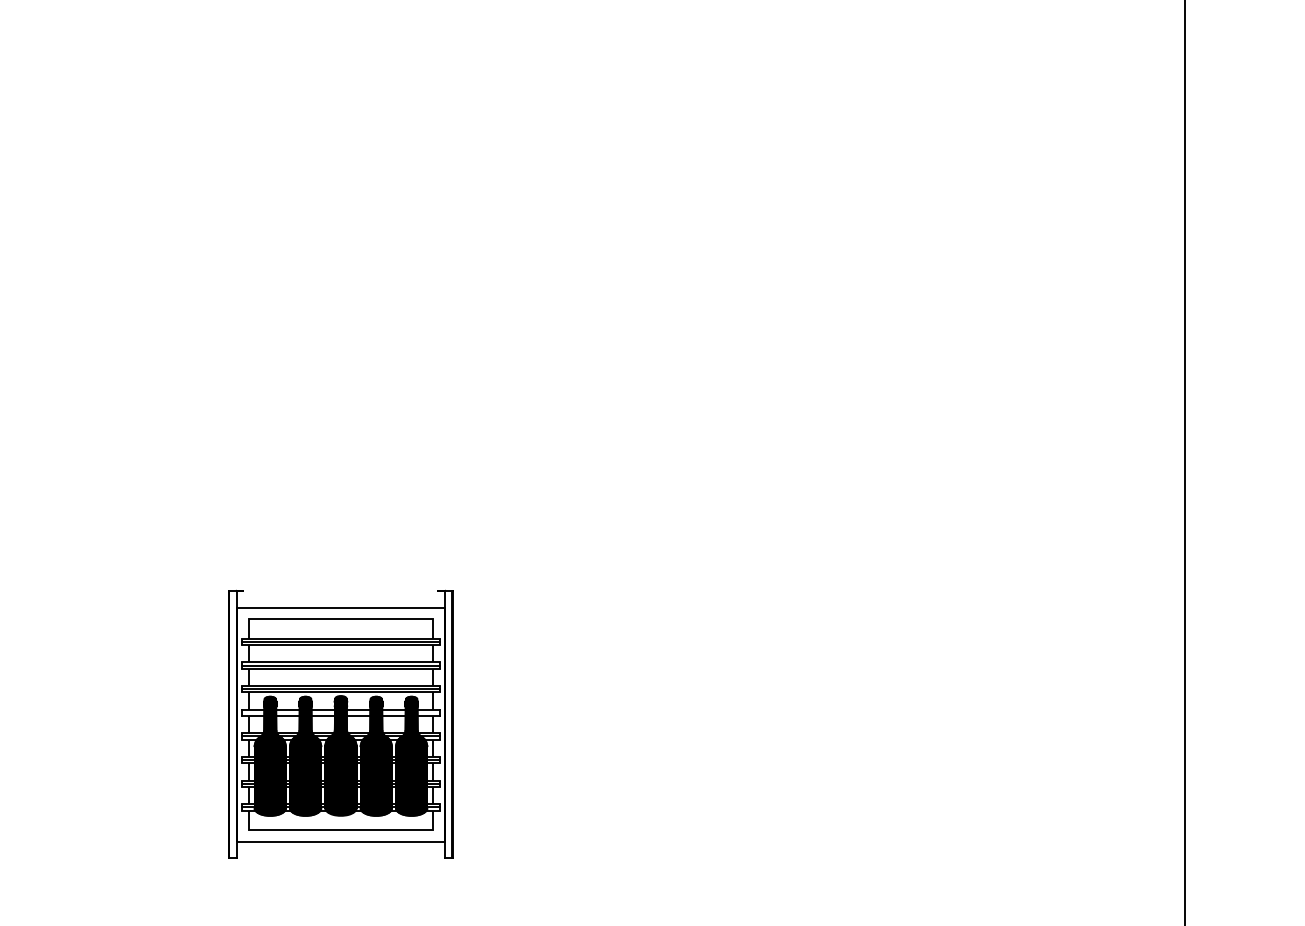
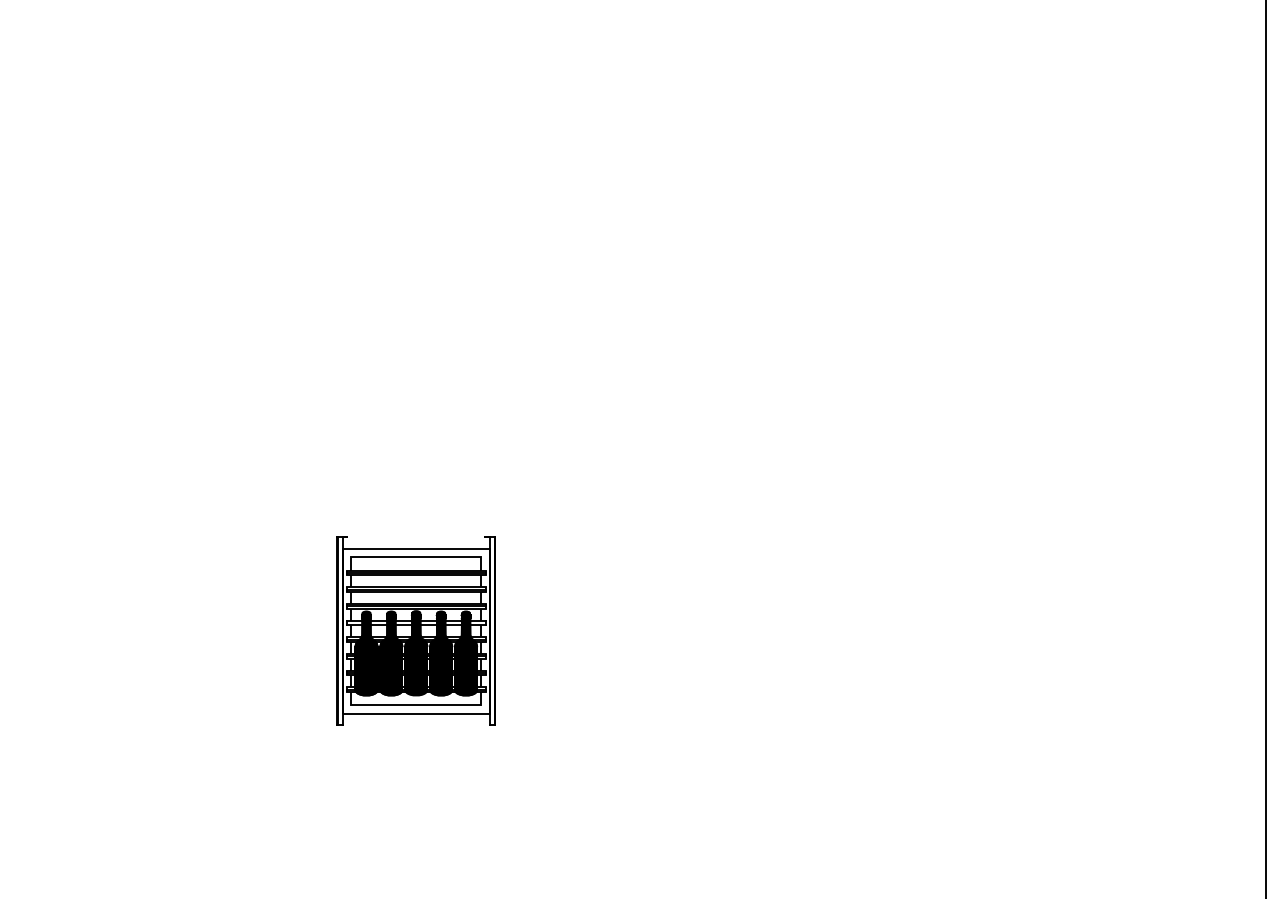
part: (340, 723) -> (415, 630), size x0.7

